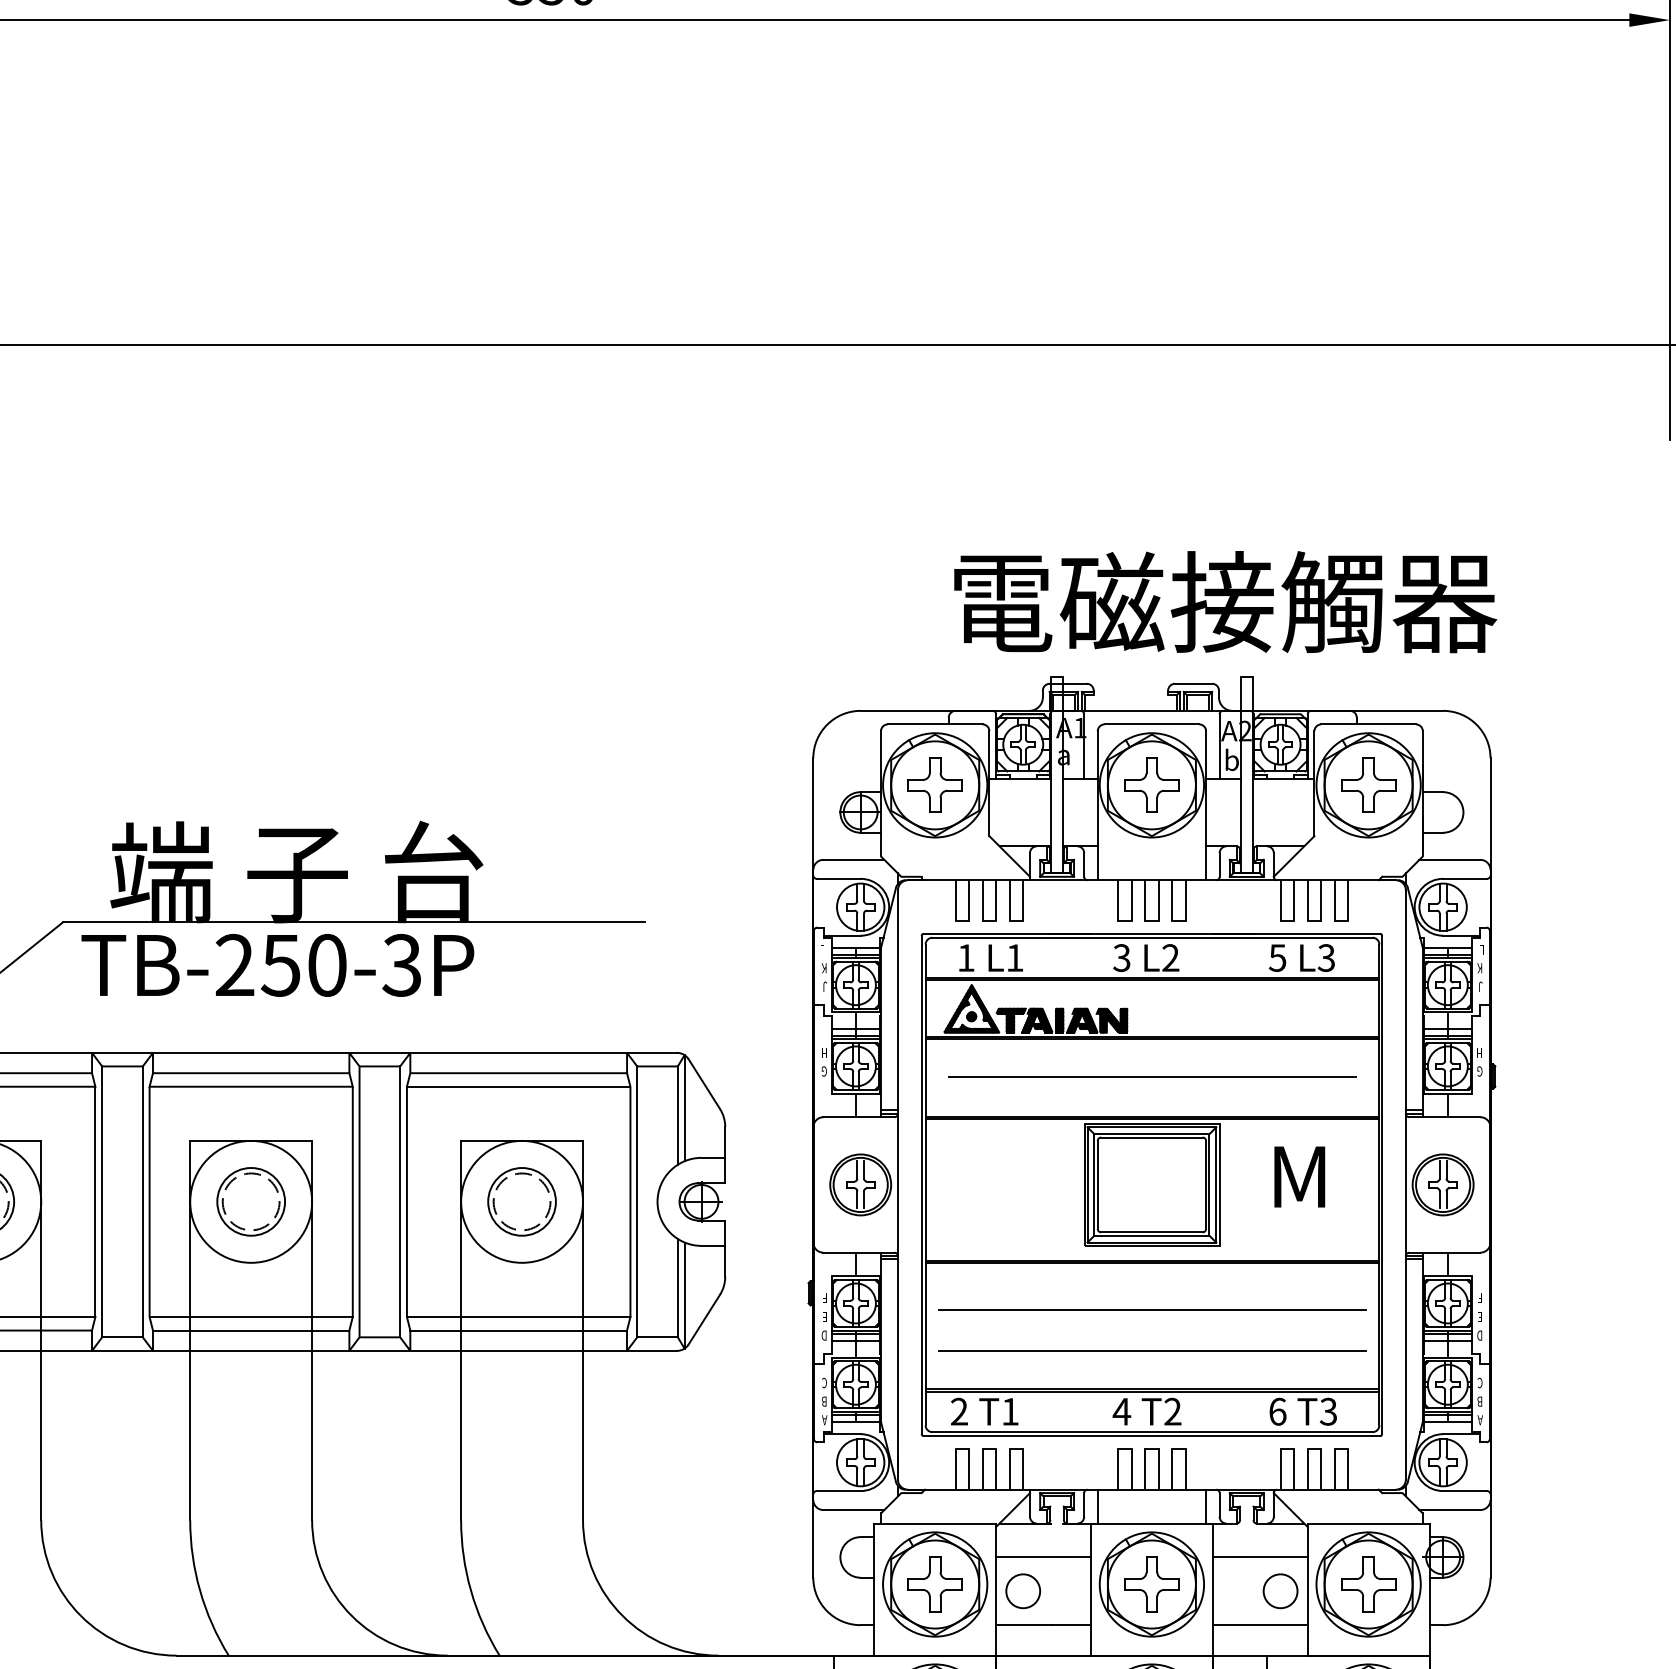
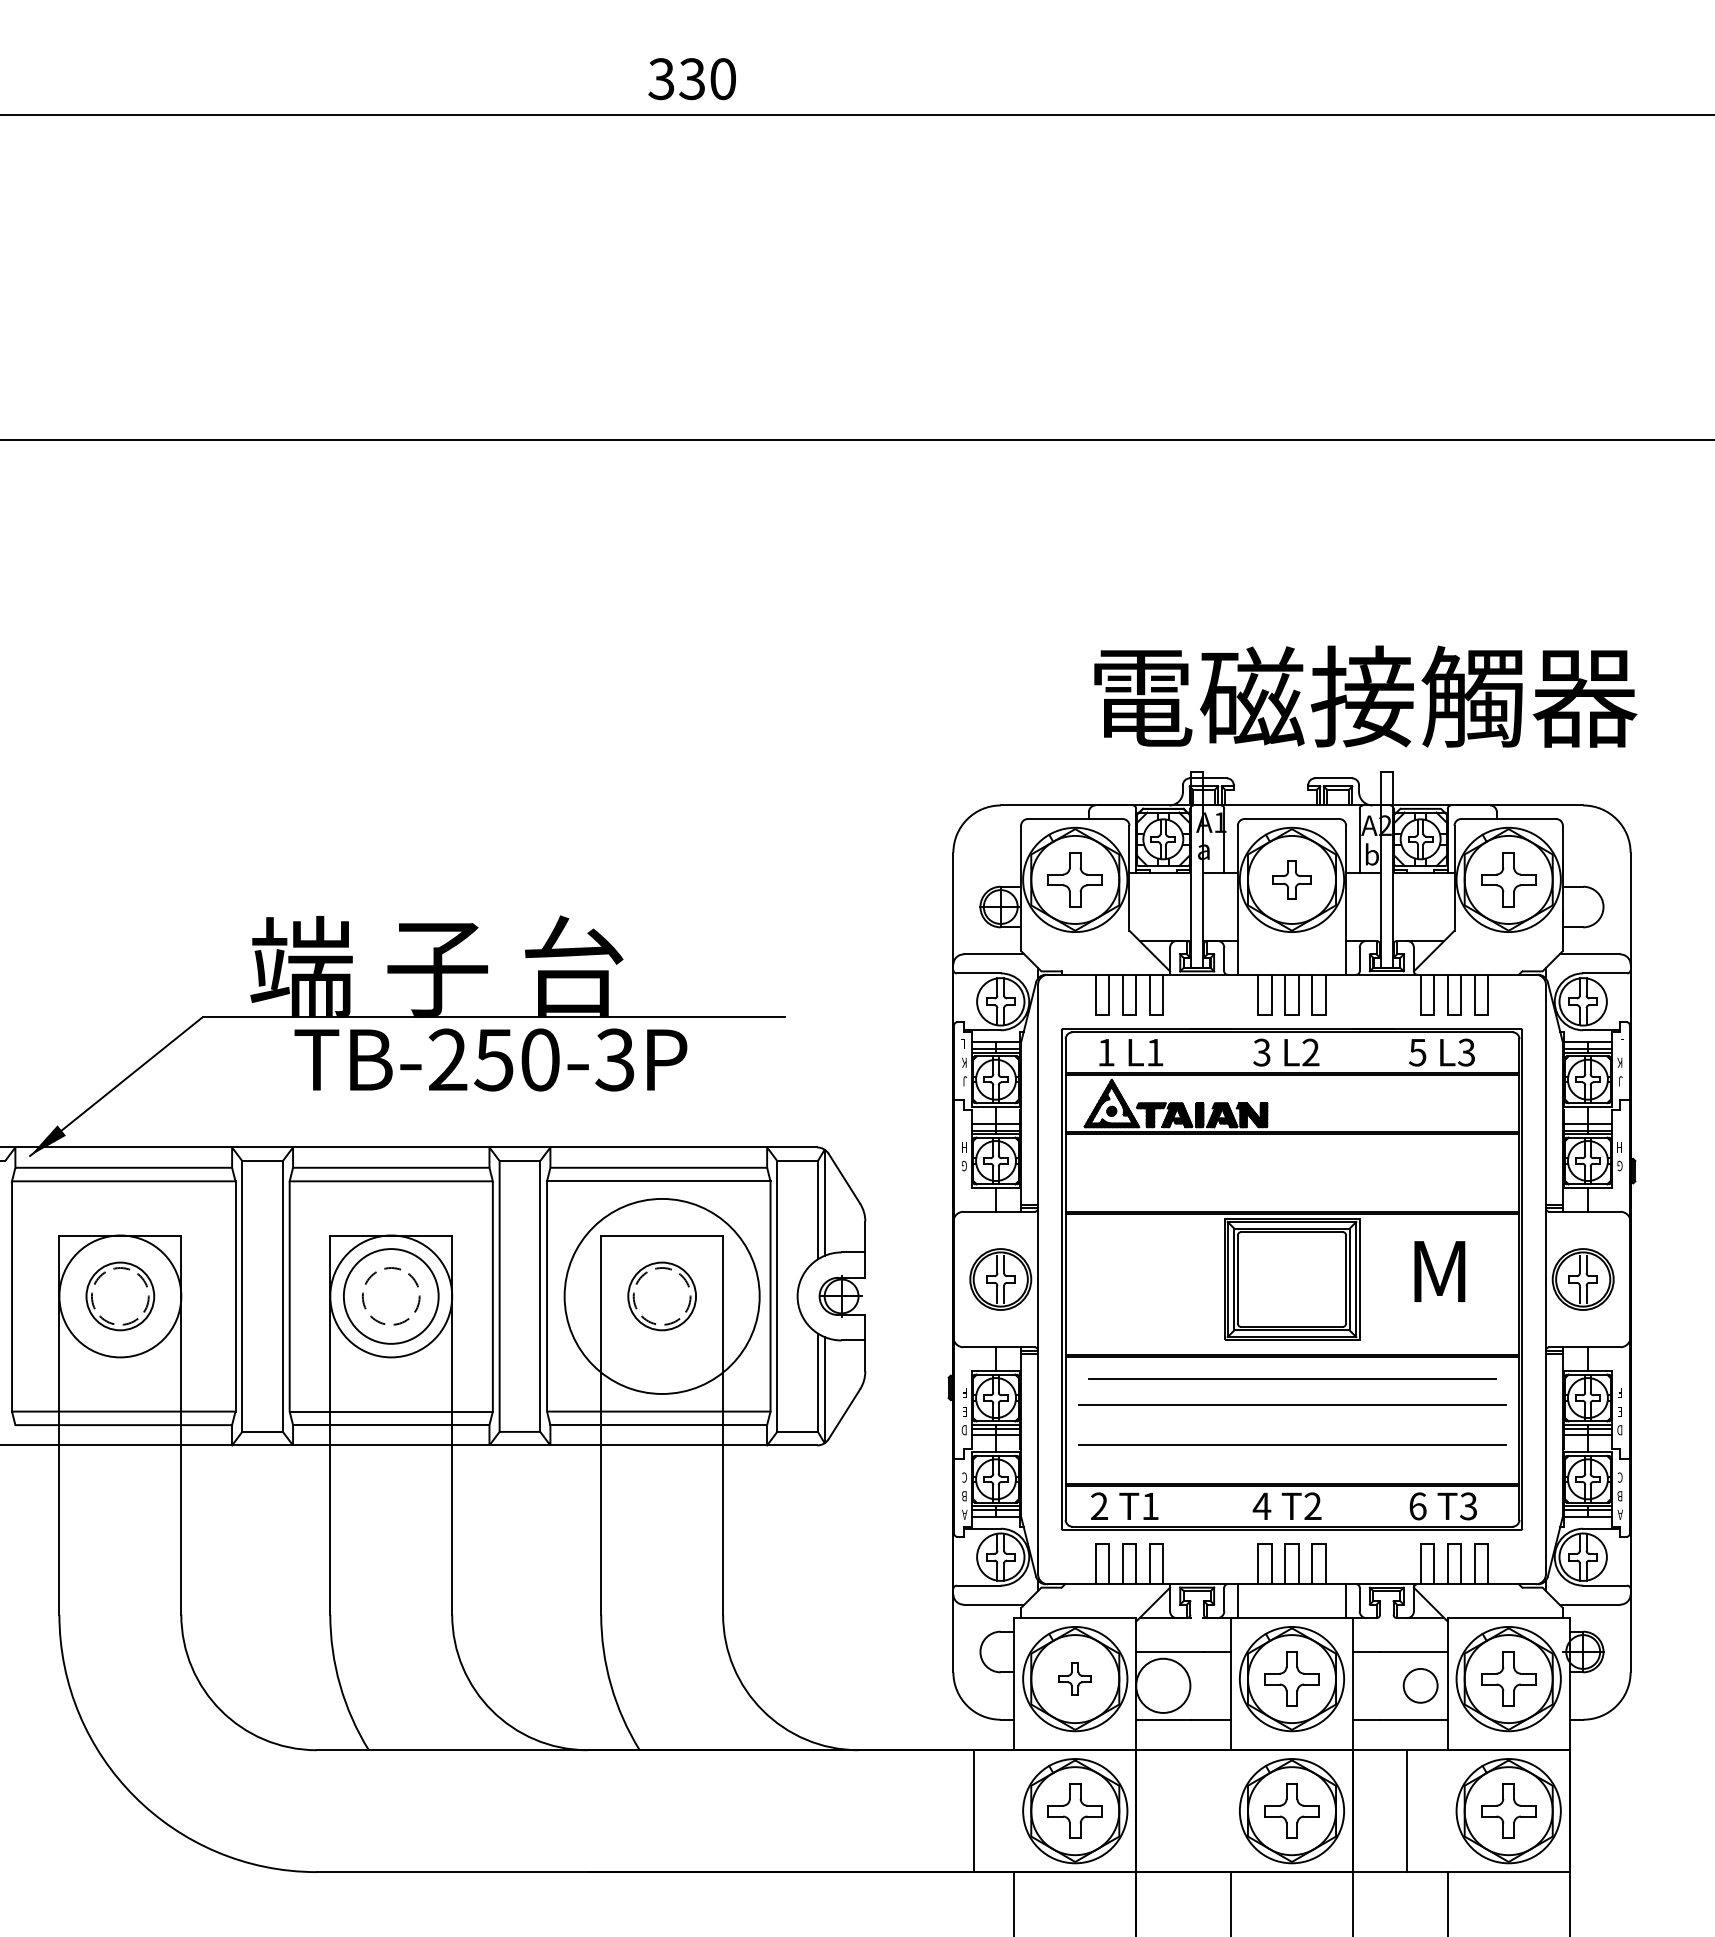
part: (1151, 784) -> (1291, 879), size x0.7
text: (277, 964) -> (490, 1059), moved
line: (1152, 1075) -> (1292, 1378), moved
circle: (251, 1201) -> (391, 1296), size x1.4
circle: (522, 1201) -> (662, 1296), size x1.6
part: (934, 1583) -> (1074, 1678), size x0.6
circle: (1023, 1590) -> (1163, 1685), size x1.6

